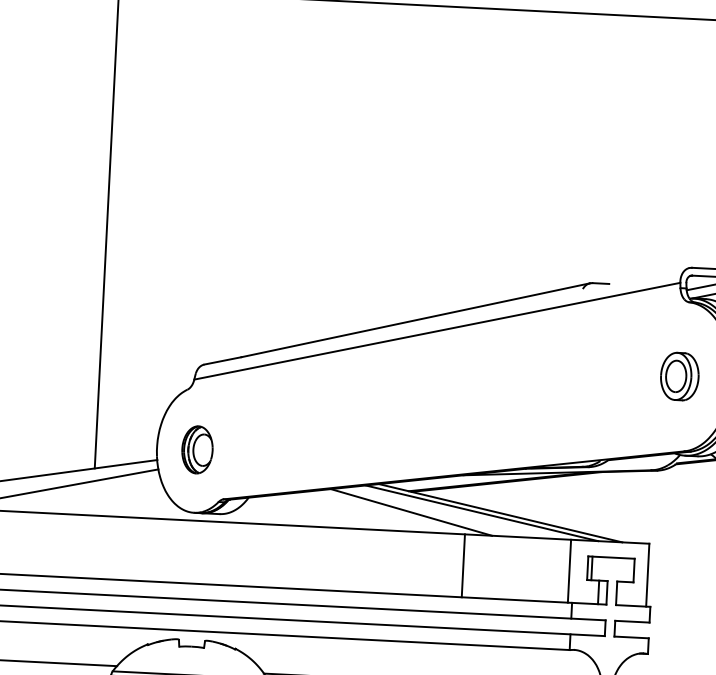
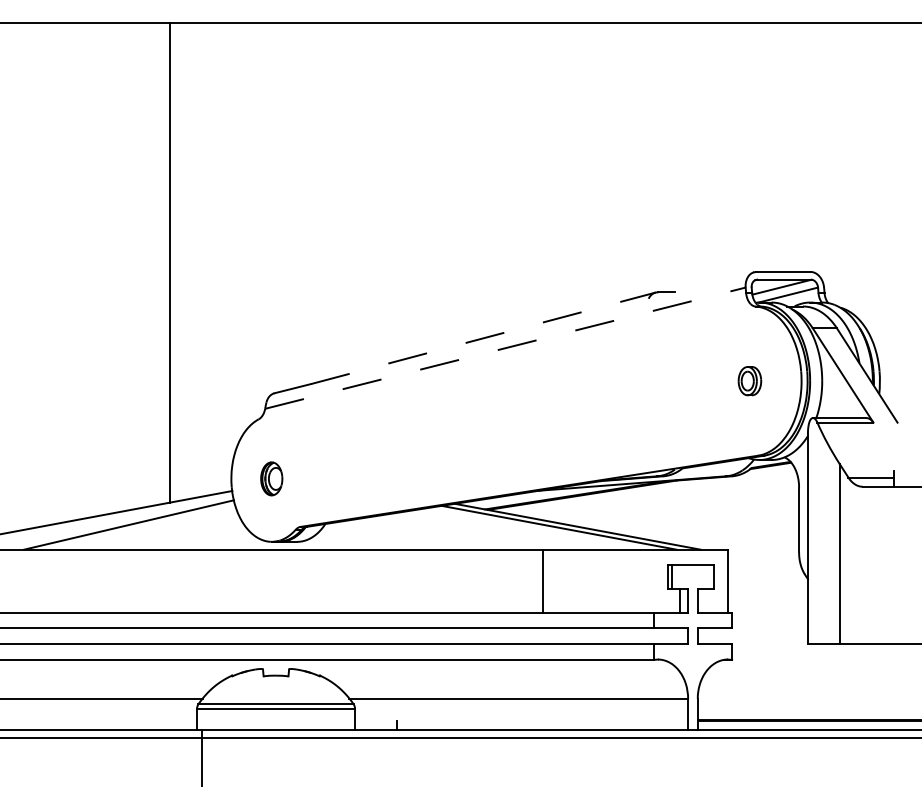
line: (415, 320) -> (483, 338), solid -> dashed
line: (437, 331) -> (505, 348), solid -> dashed
part: (679, 375) -> (749, 380), size x0.6
part: (197, 449) -> (271, 478), size x0.7
line: (411, 512) -> (488, 530), removed
line: (569, 570) -> (649, 580), removed

